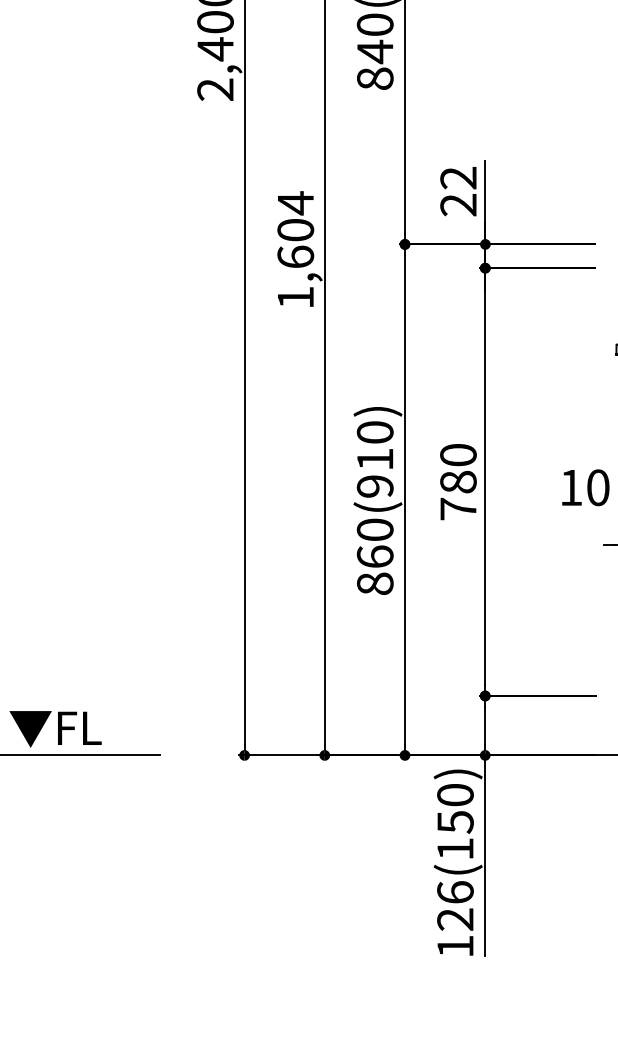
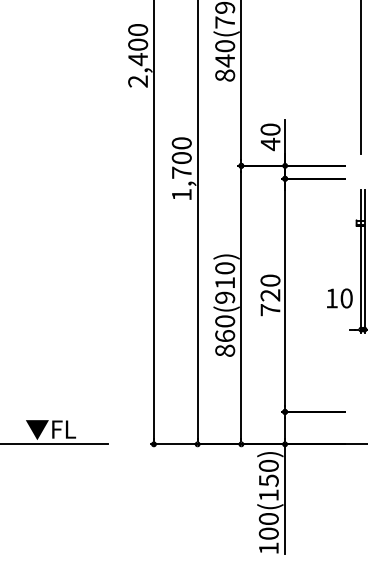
text: (458, 192) -> (270, 137), 22 -> 40
text: (295, 229) -> (181, 157), 1,604 -> 1,700
text: (458, 482) -> (270, 295), 780 -> 720
text: (454, 904) -> (268, 525), 126(150) -> 100(150)

